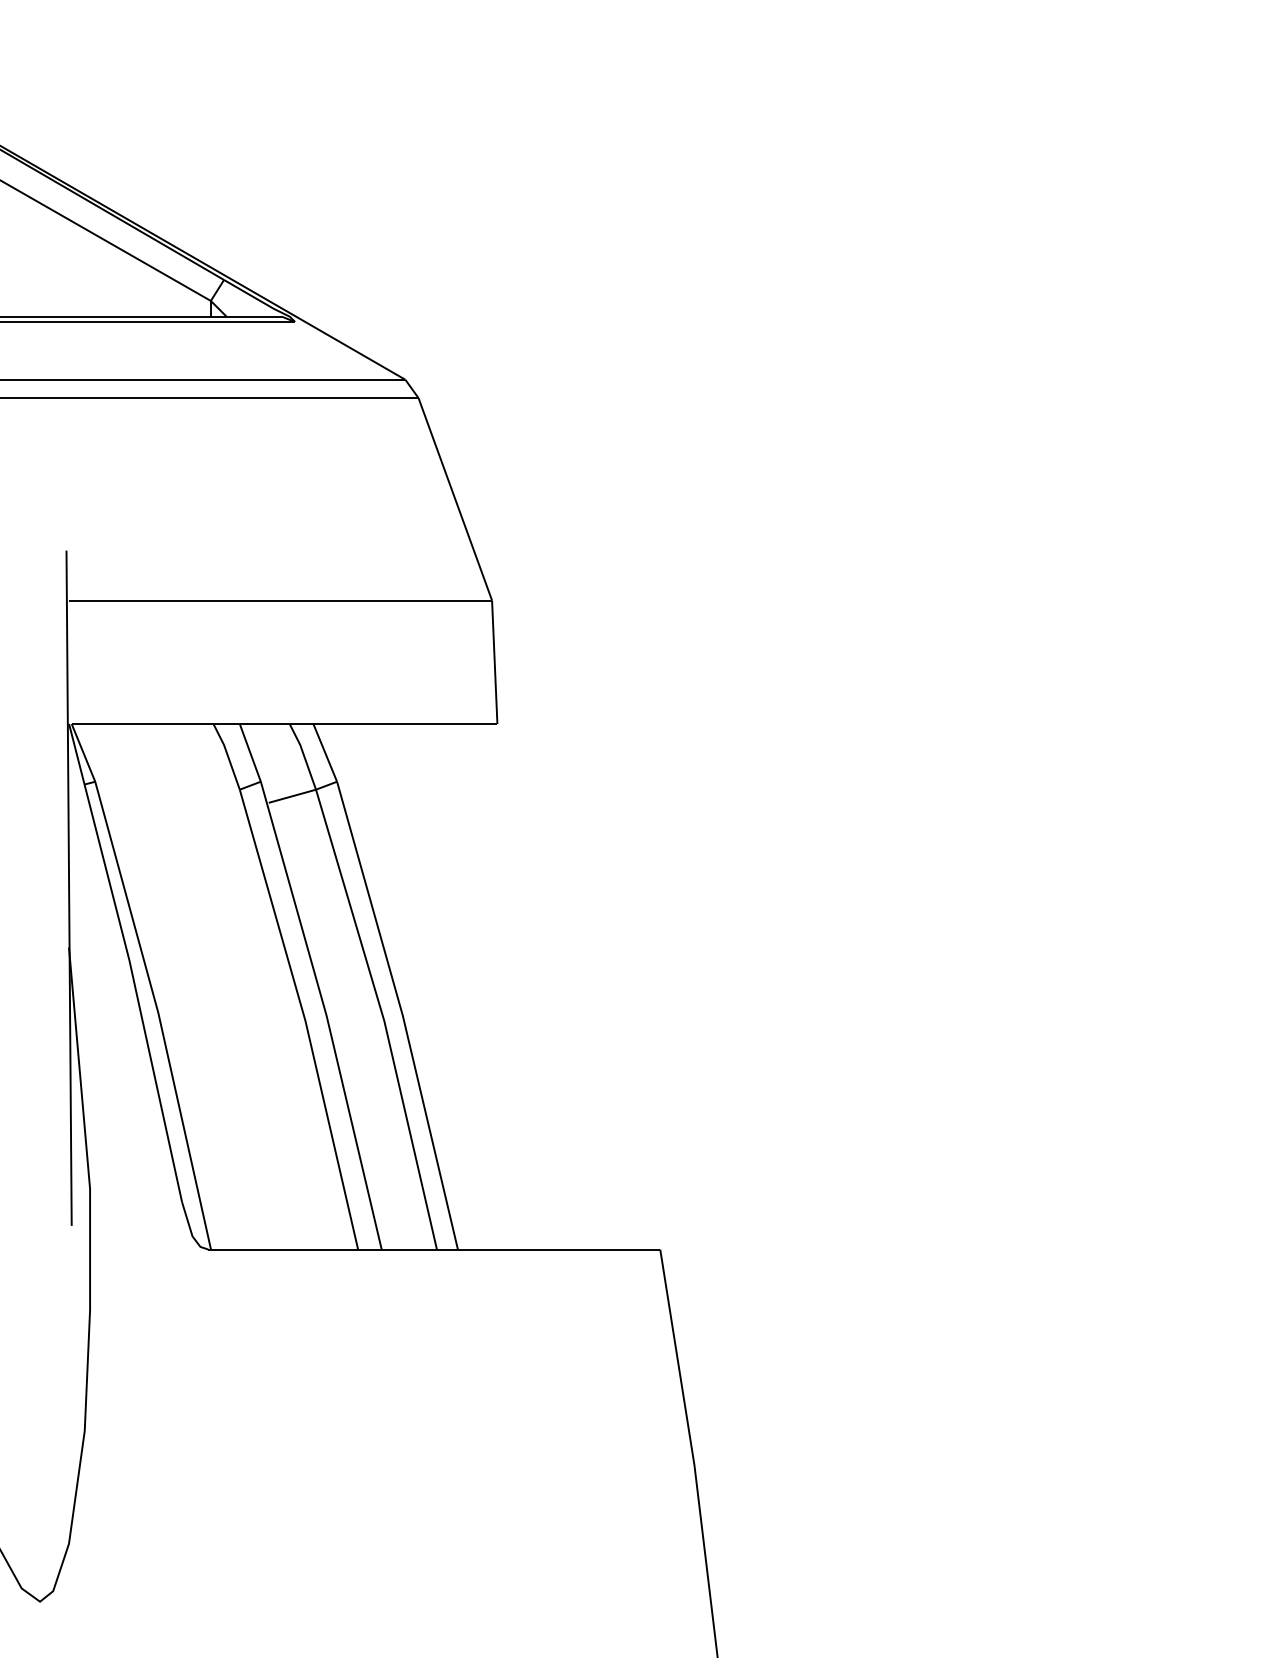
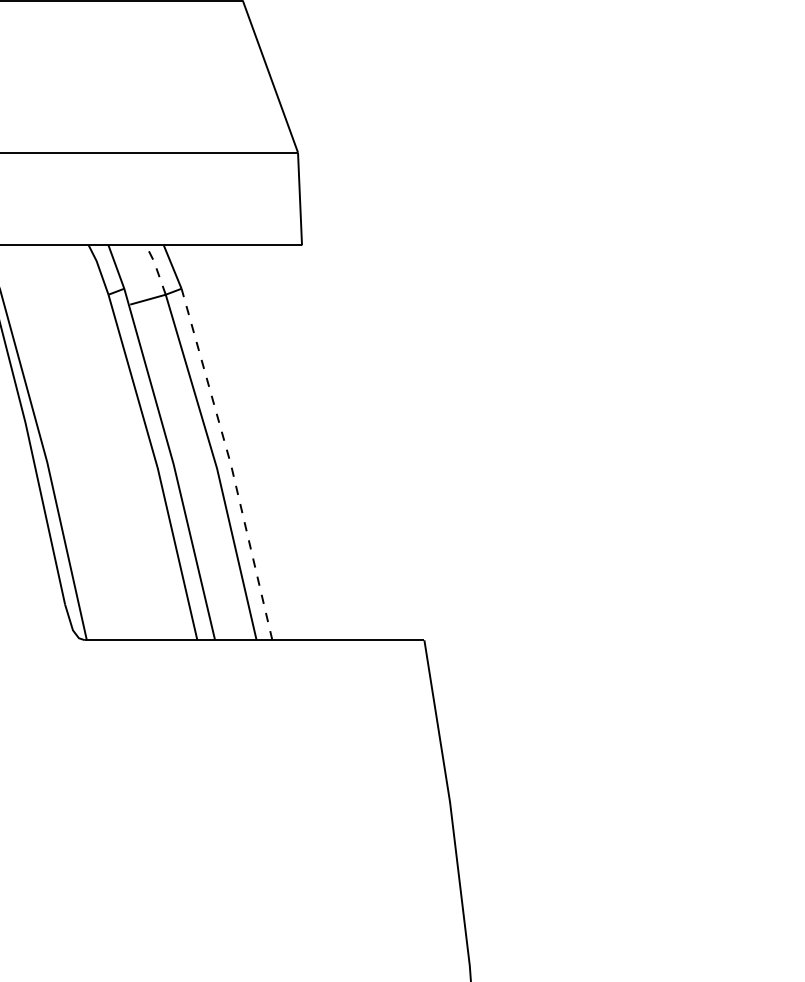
line: (303, 755) -> (156, 269), solid -> dashed
line: (402, 1014) -> (230, 463), solid -> dashed

